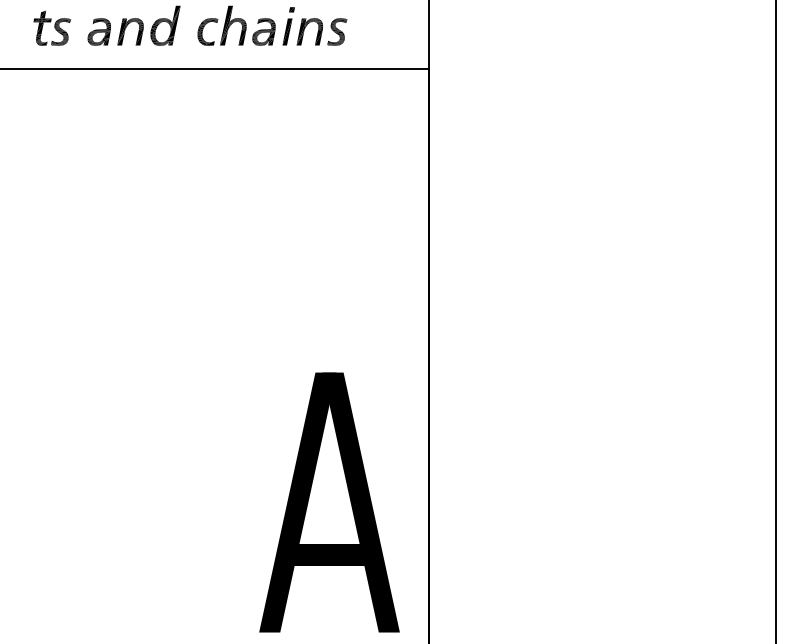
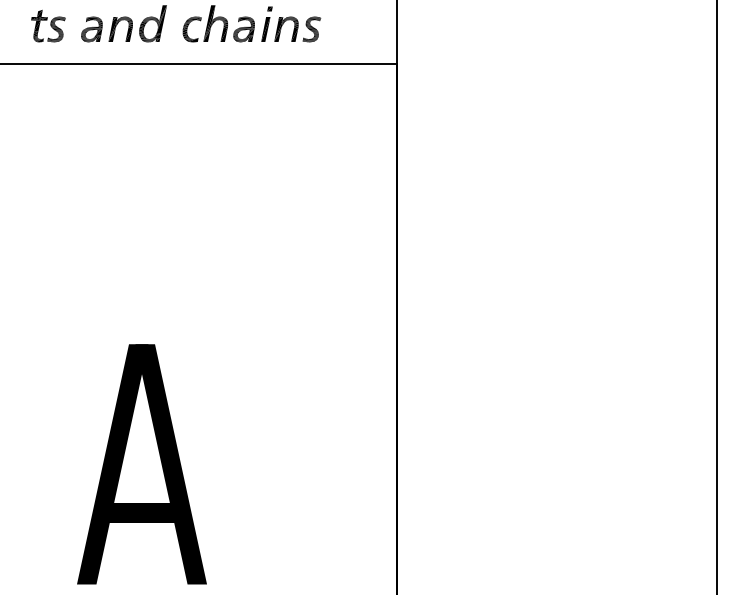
part: (329, 502) -> (141, 464), moved

